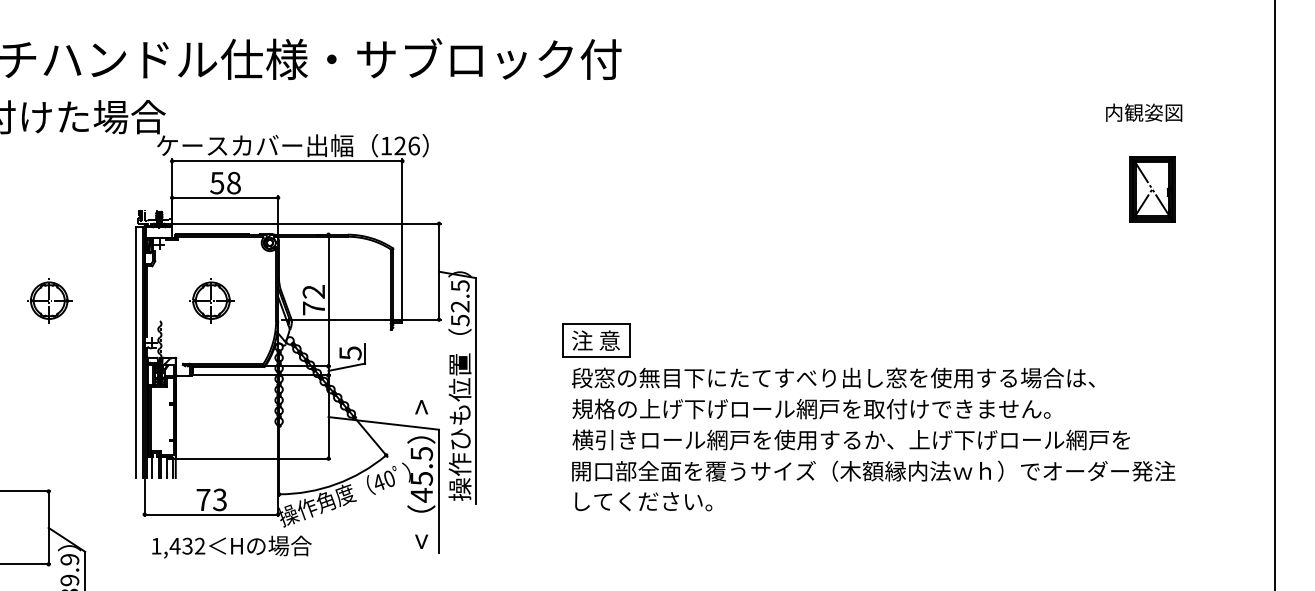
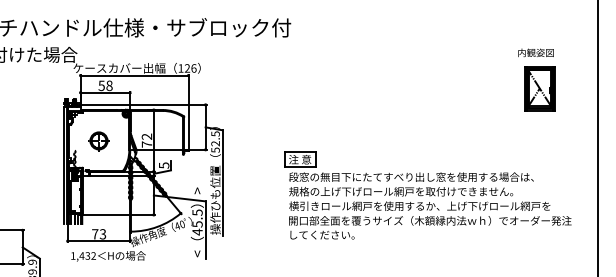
part: (1151, 188) -> (539, 88), size x1.43
part: (48, 301) -> (22, 141), removed
part: (867, 417) -> (427, 195), moved

